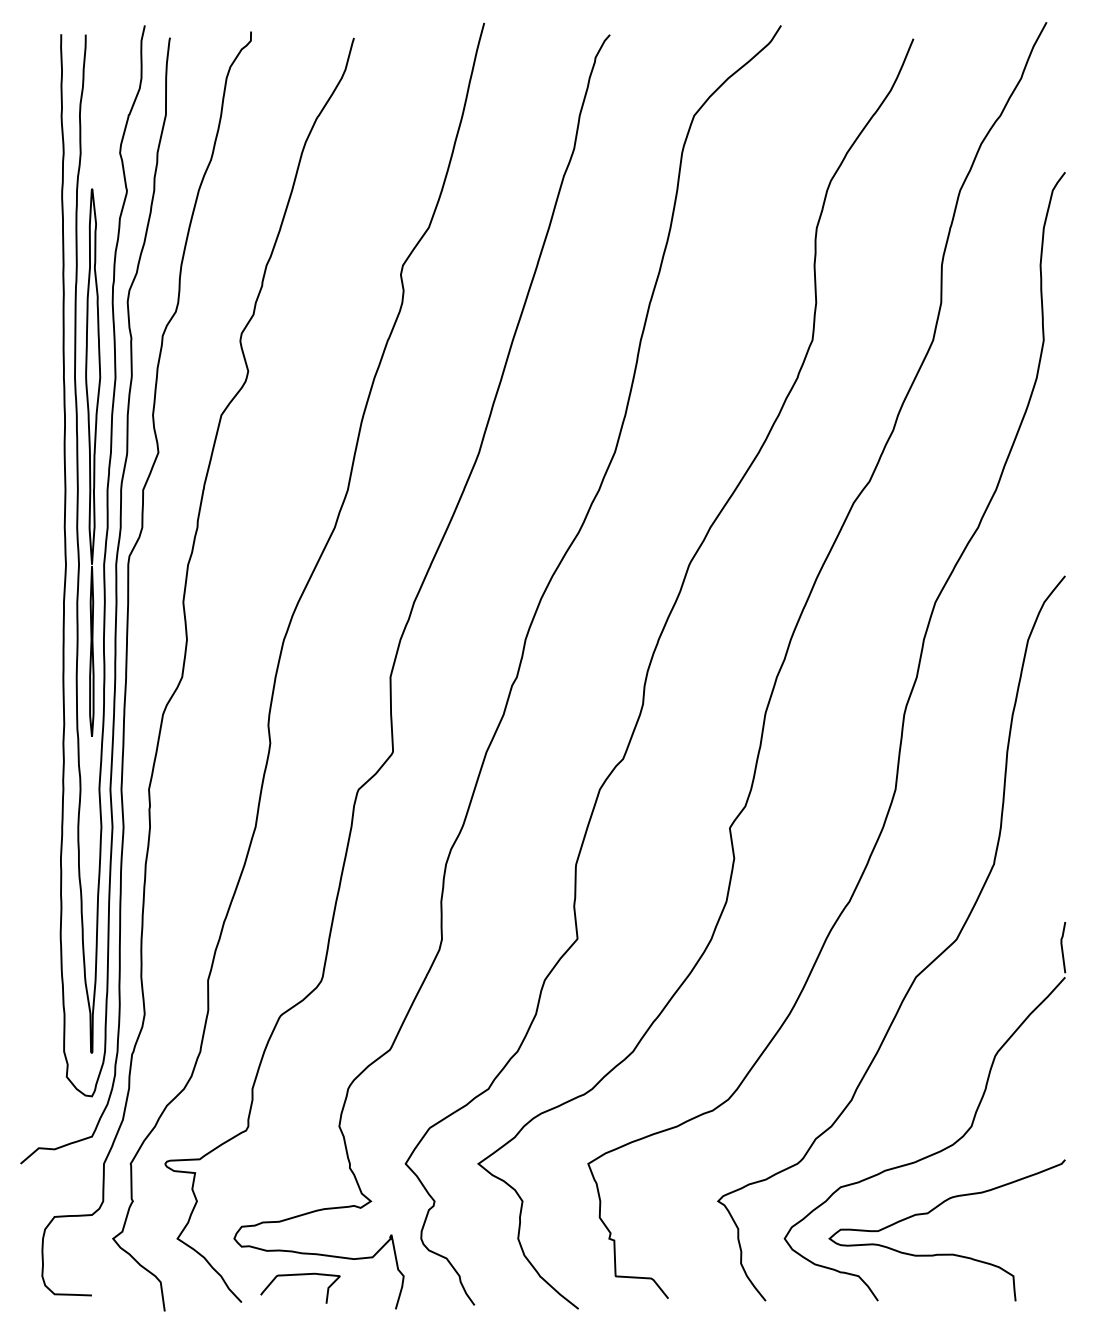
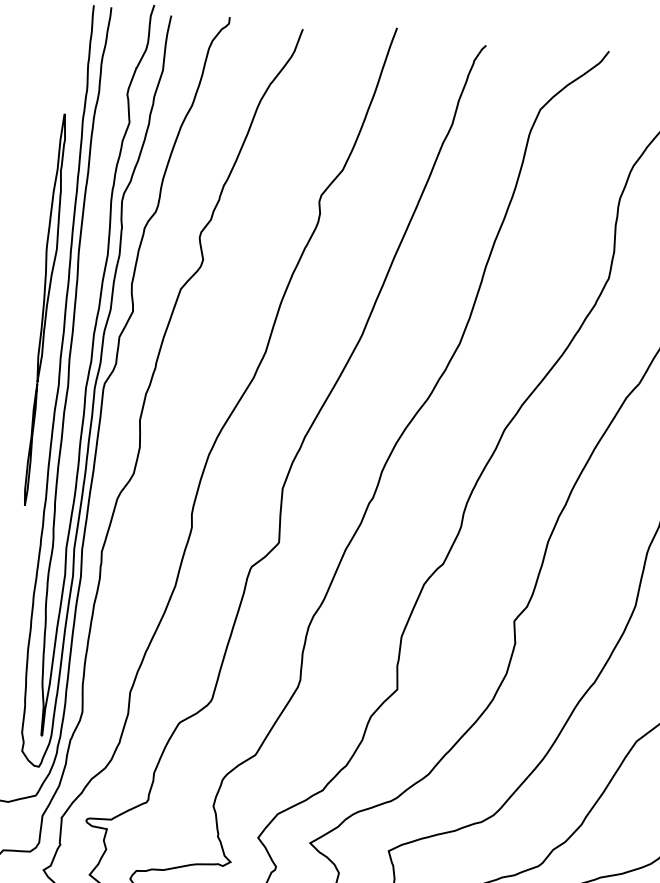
part: (93, 462) -> (45, 309), moved

